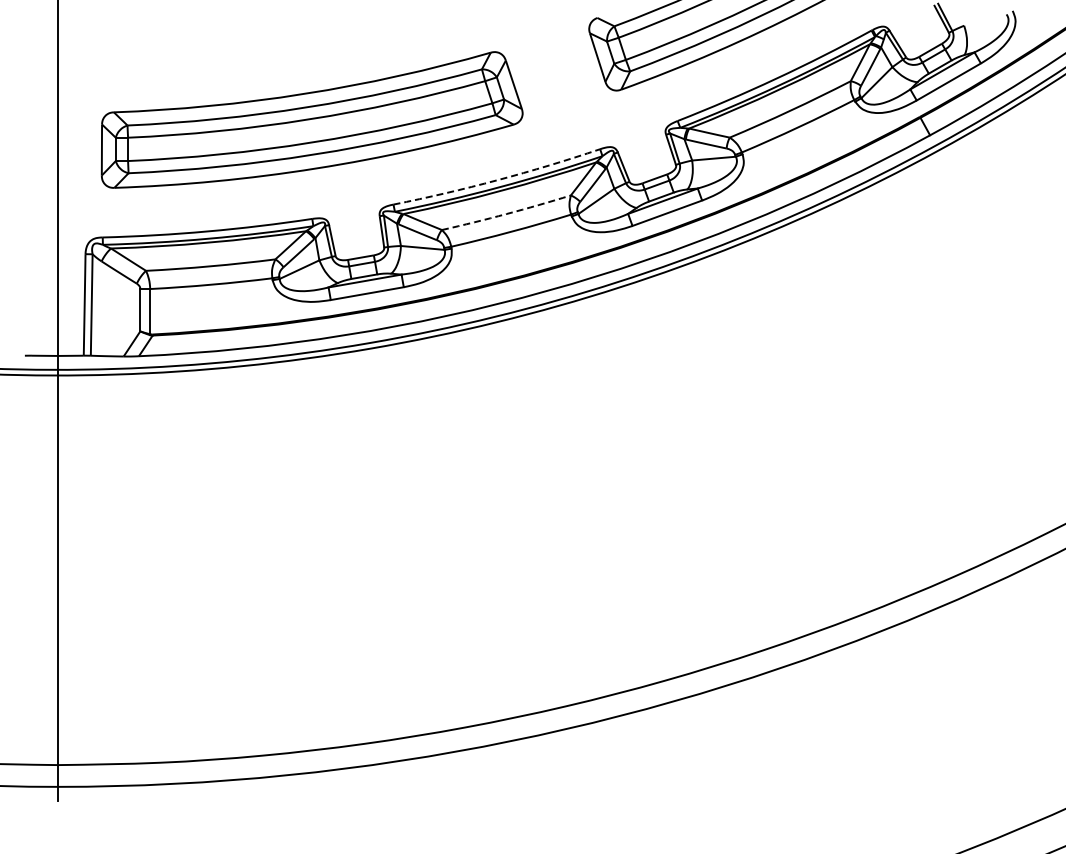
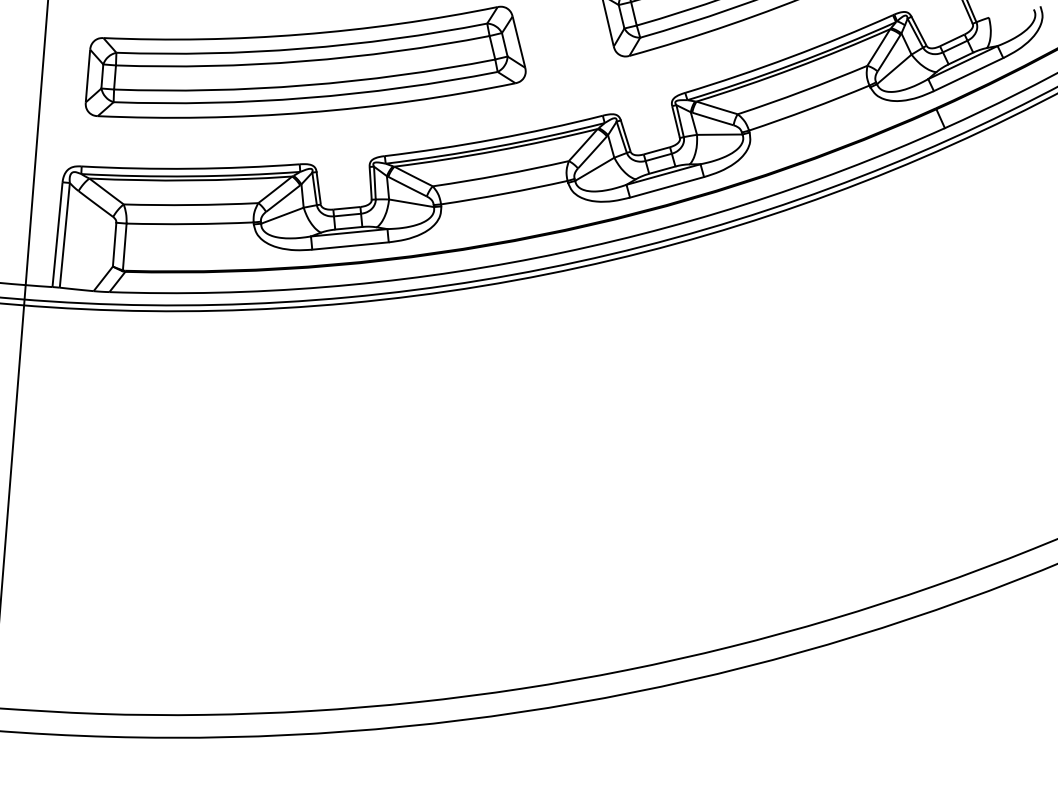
arc: (497, 180) -> (494, 139), dashed -> solid
arc: (506, 214) -> (500, 175), dashed -> solid

